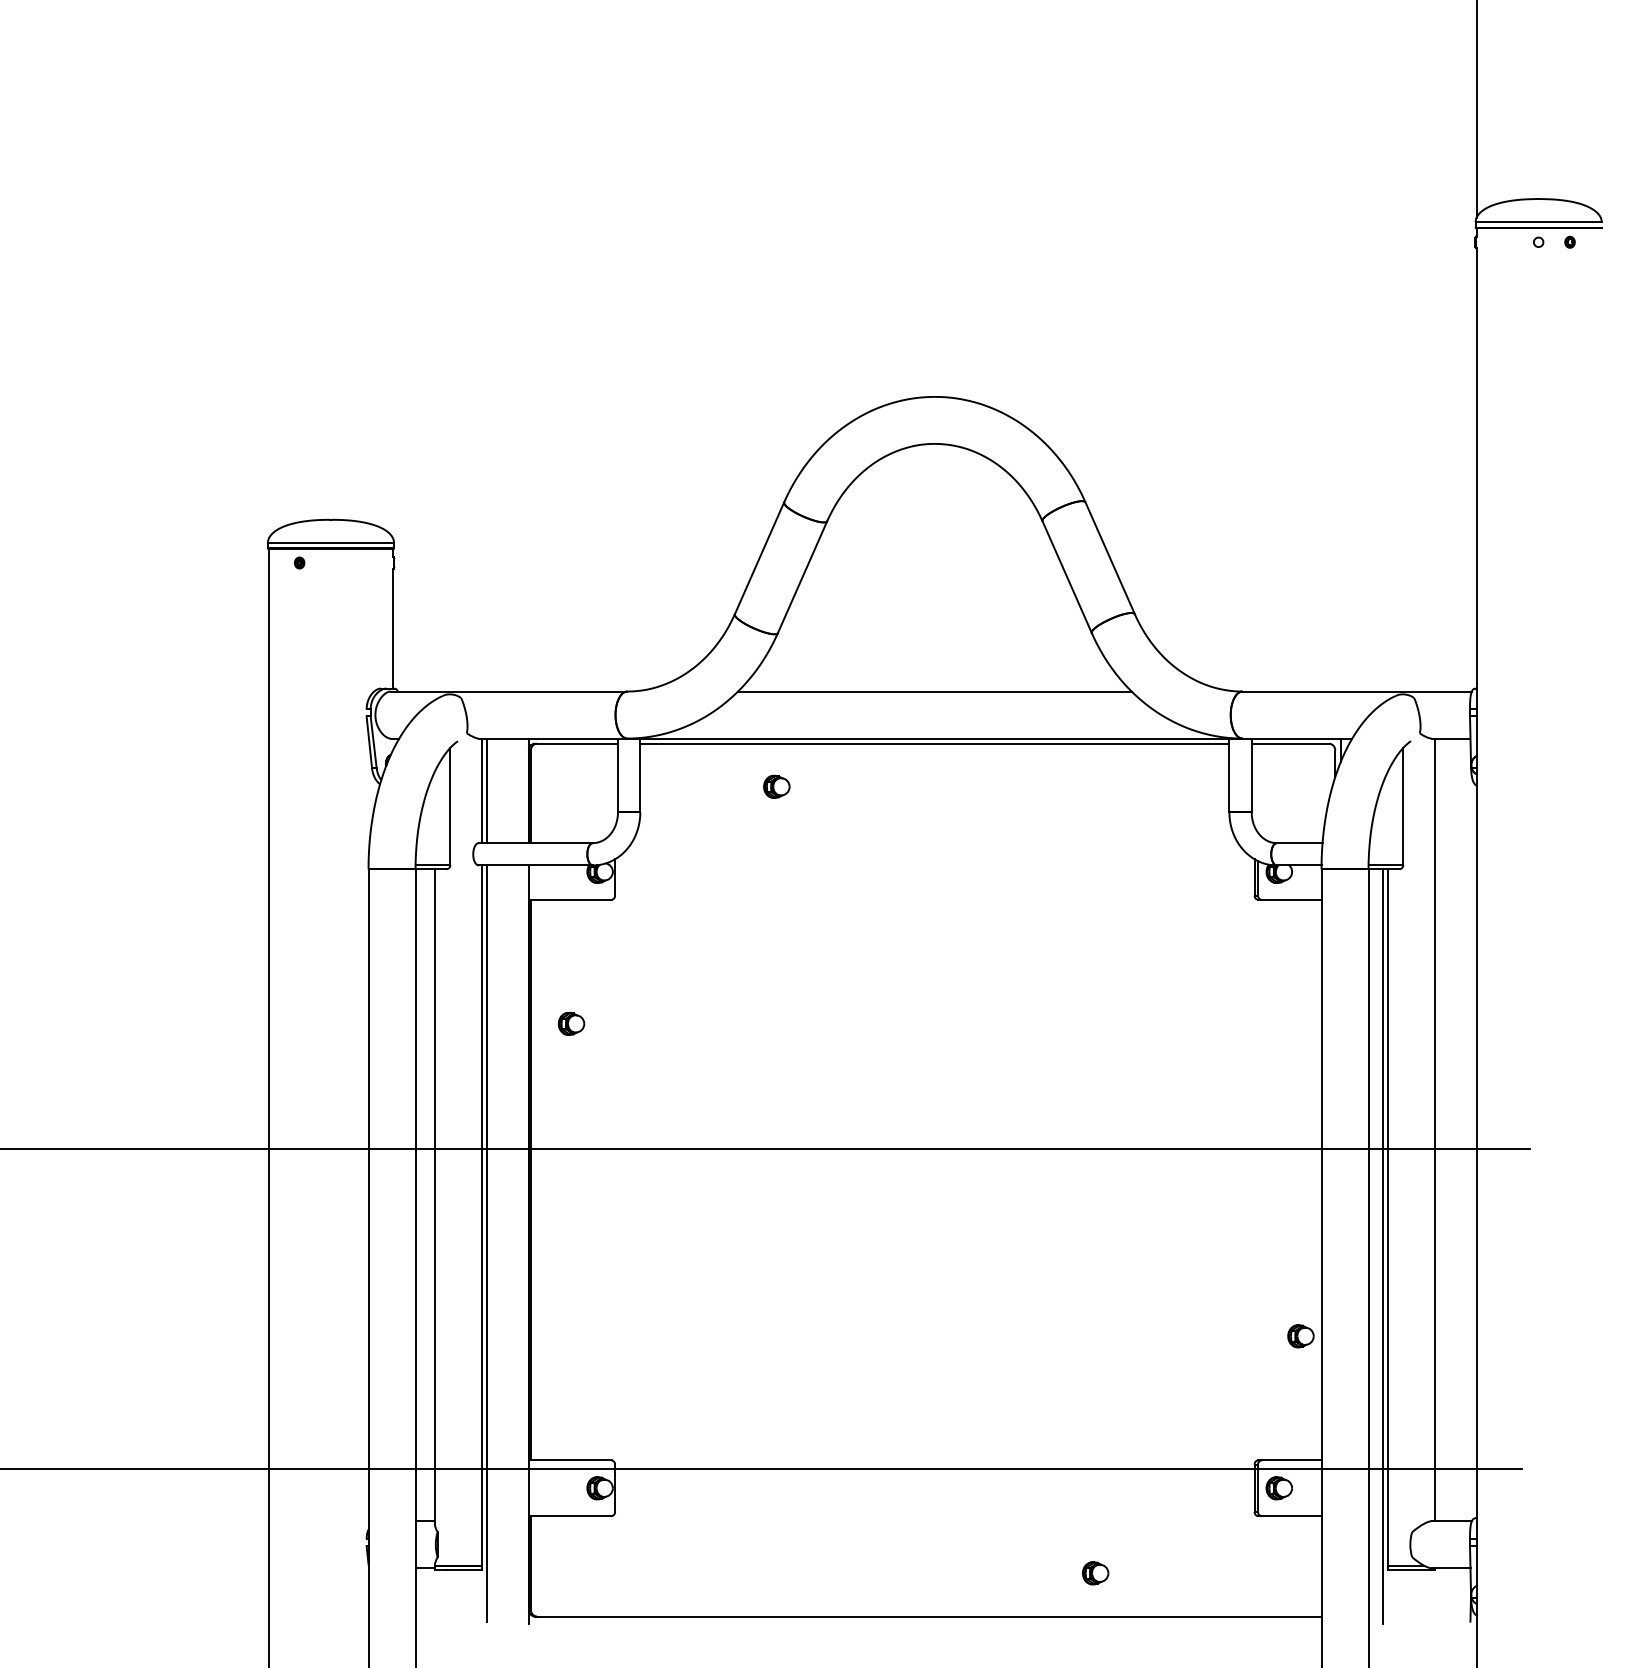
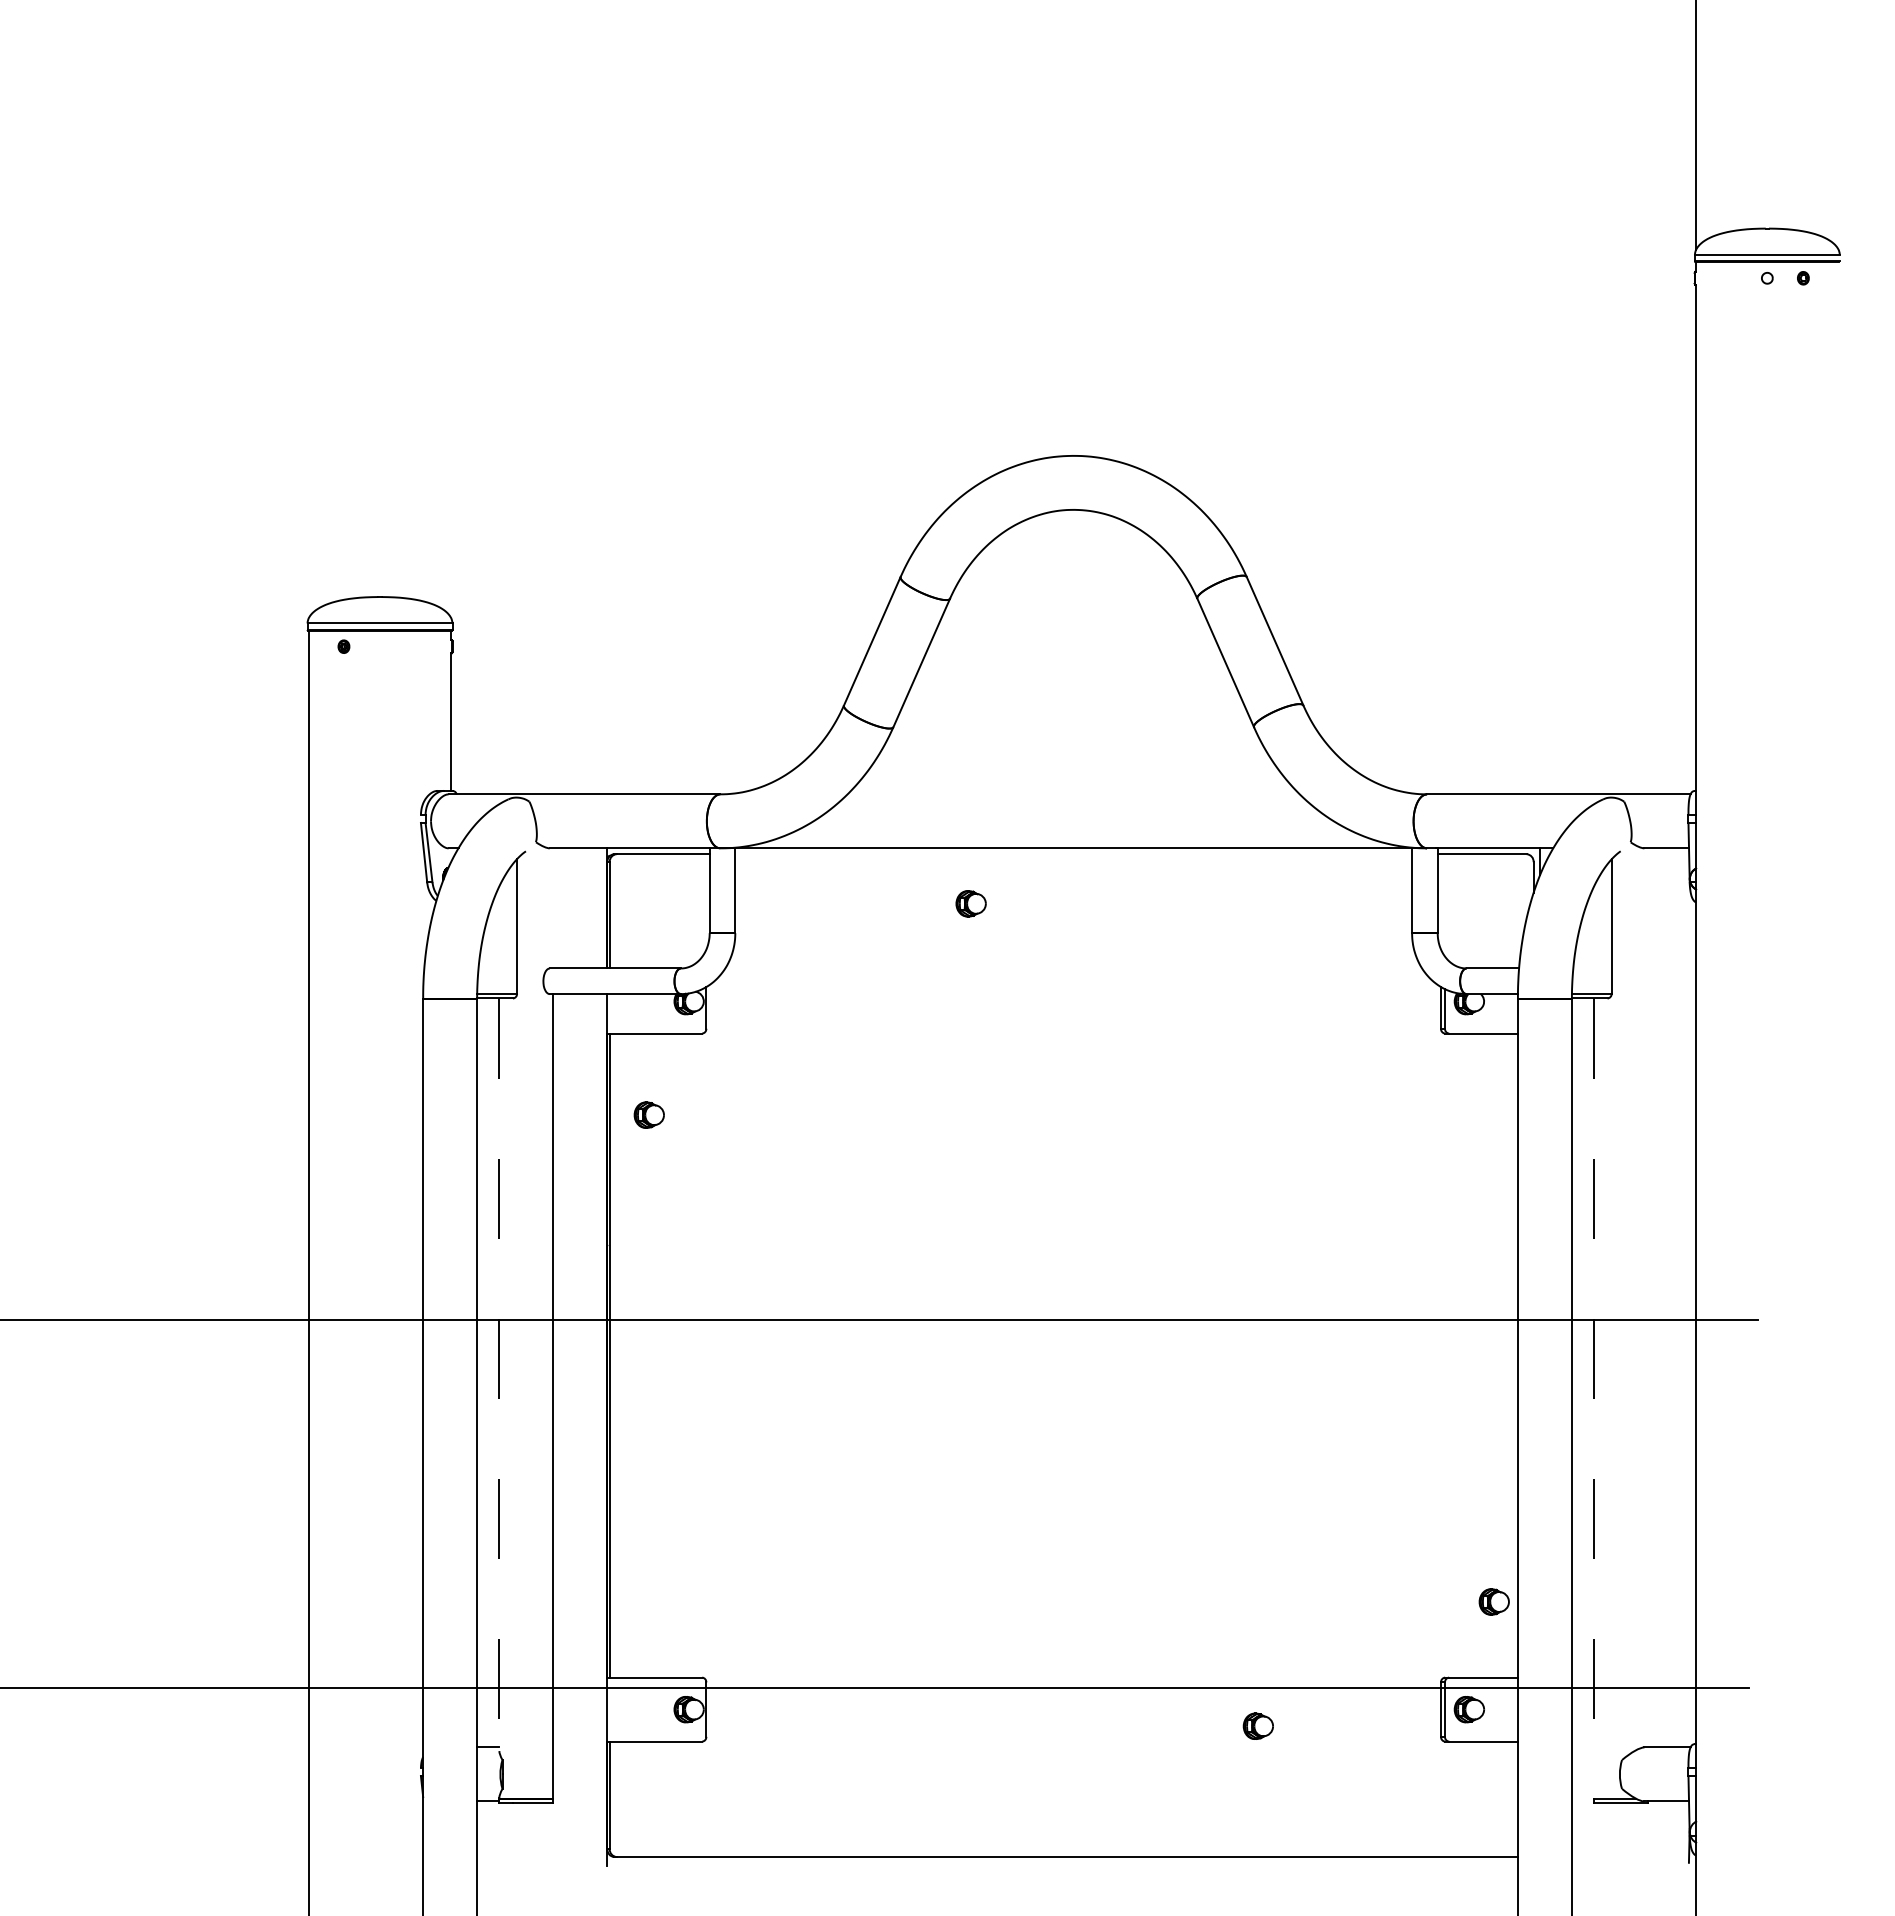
line: (934, 691) -> (1073, 794), removed
line: (934, 743) -> (1073, 854), removed
part: (776, 786) -> (970, 903), moved
line: (482, 790) -> (553, 908), removed
line: (487, 790) -> (559, 908), removed
part: (570, 1023) -> (648, 1114), moved
line: (1435, 1129) -> (1648, 1297), removed
line: (435, 1197) -> (499, 1375), solid -> dashed
line: (1388, 1218) -> (1594, 1399), solid -> dashed
line: (487, 1243) -> (559, 1428), removed
line: (1382, 1246) -> (1588, 1431), removed
part: (1300, 1335) -> (1493, 1601), moved
part: (1094, 1572) -> (1257, 1725), moved

